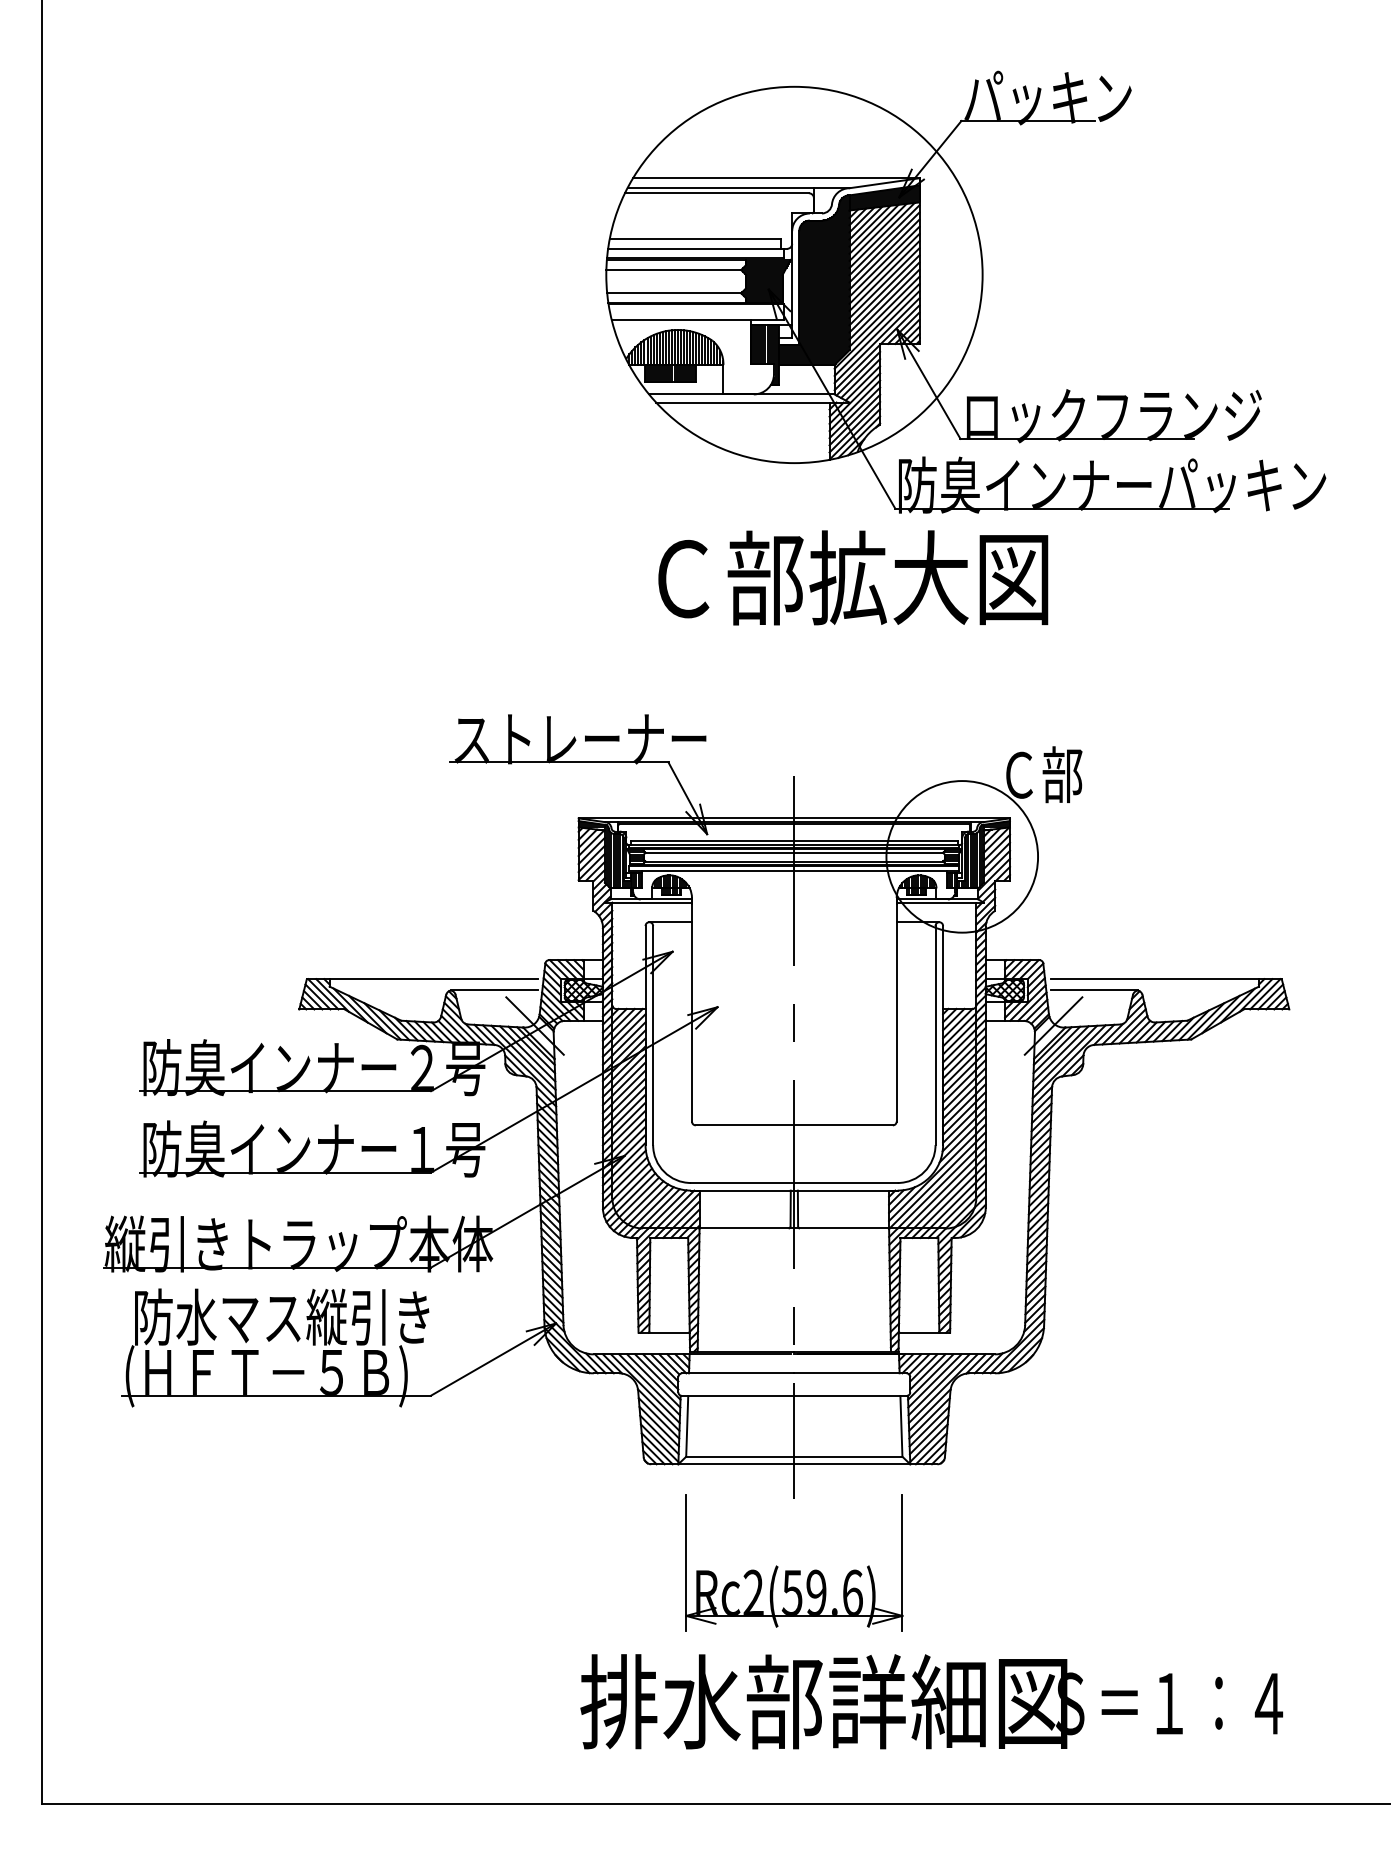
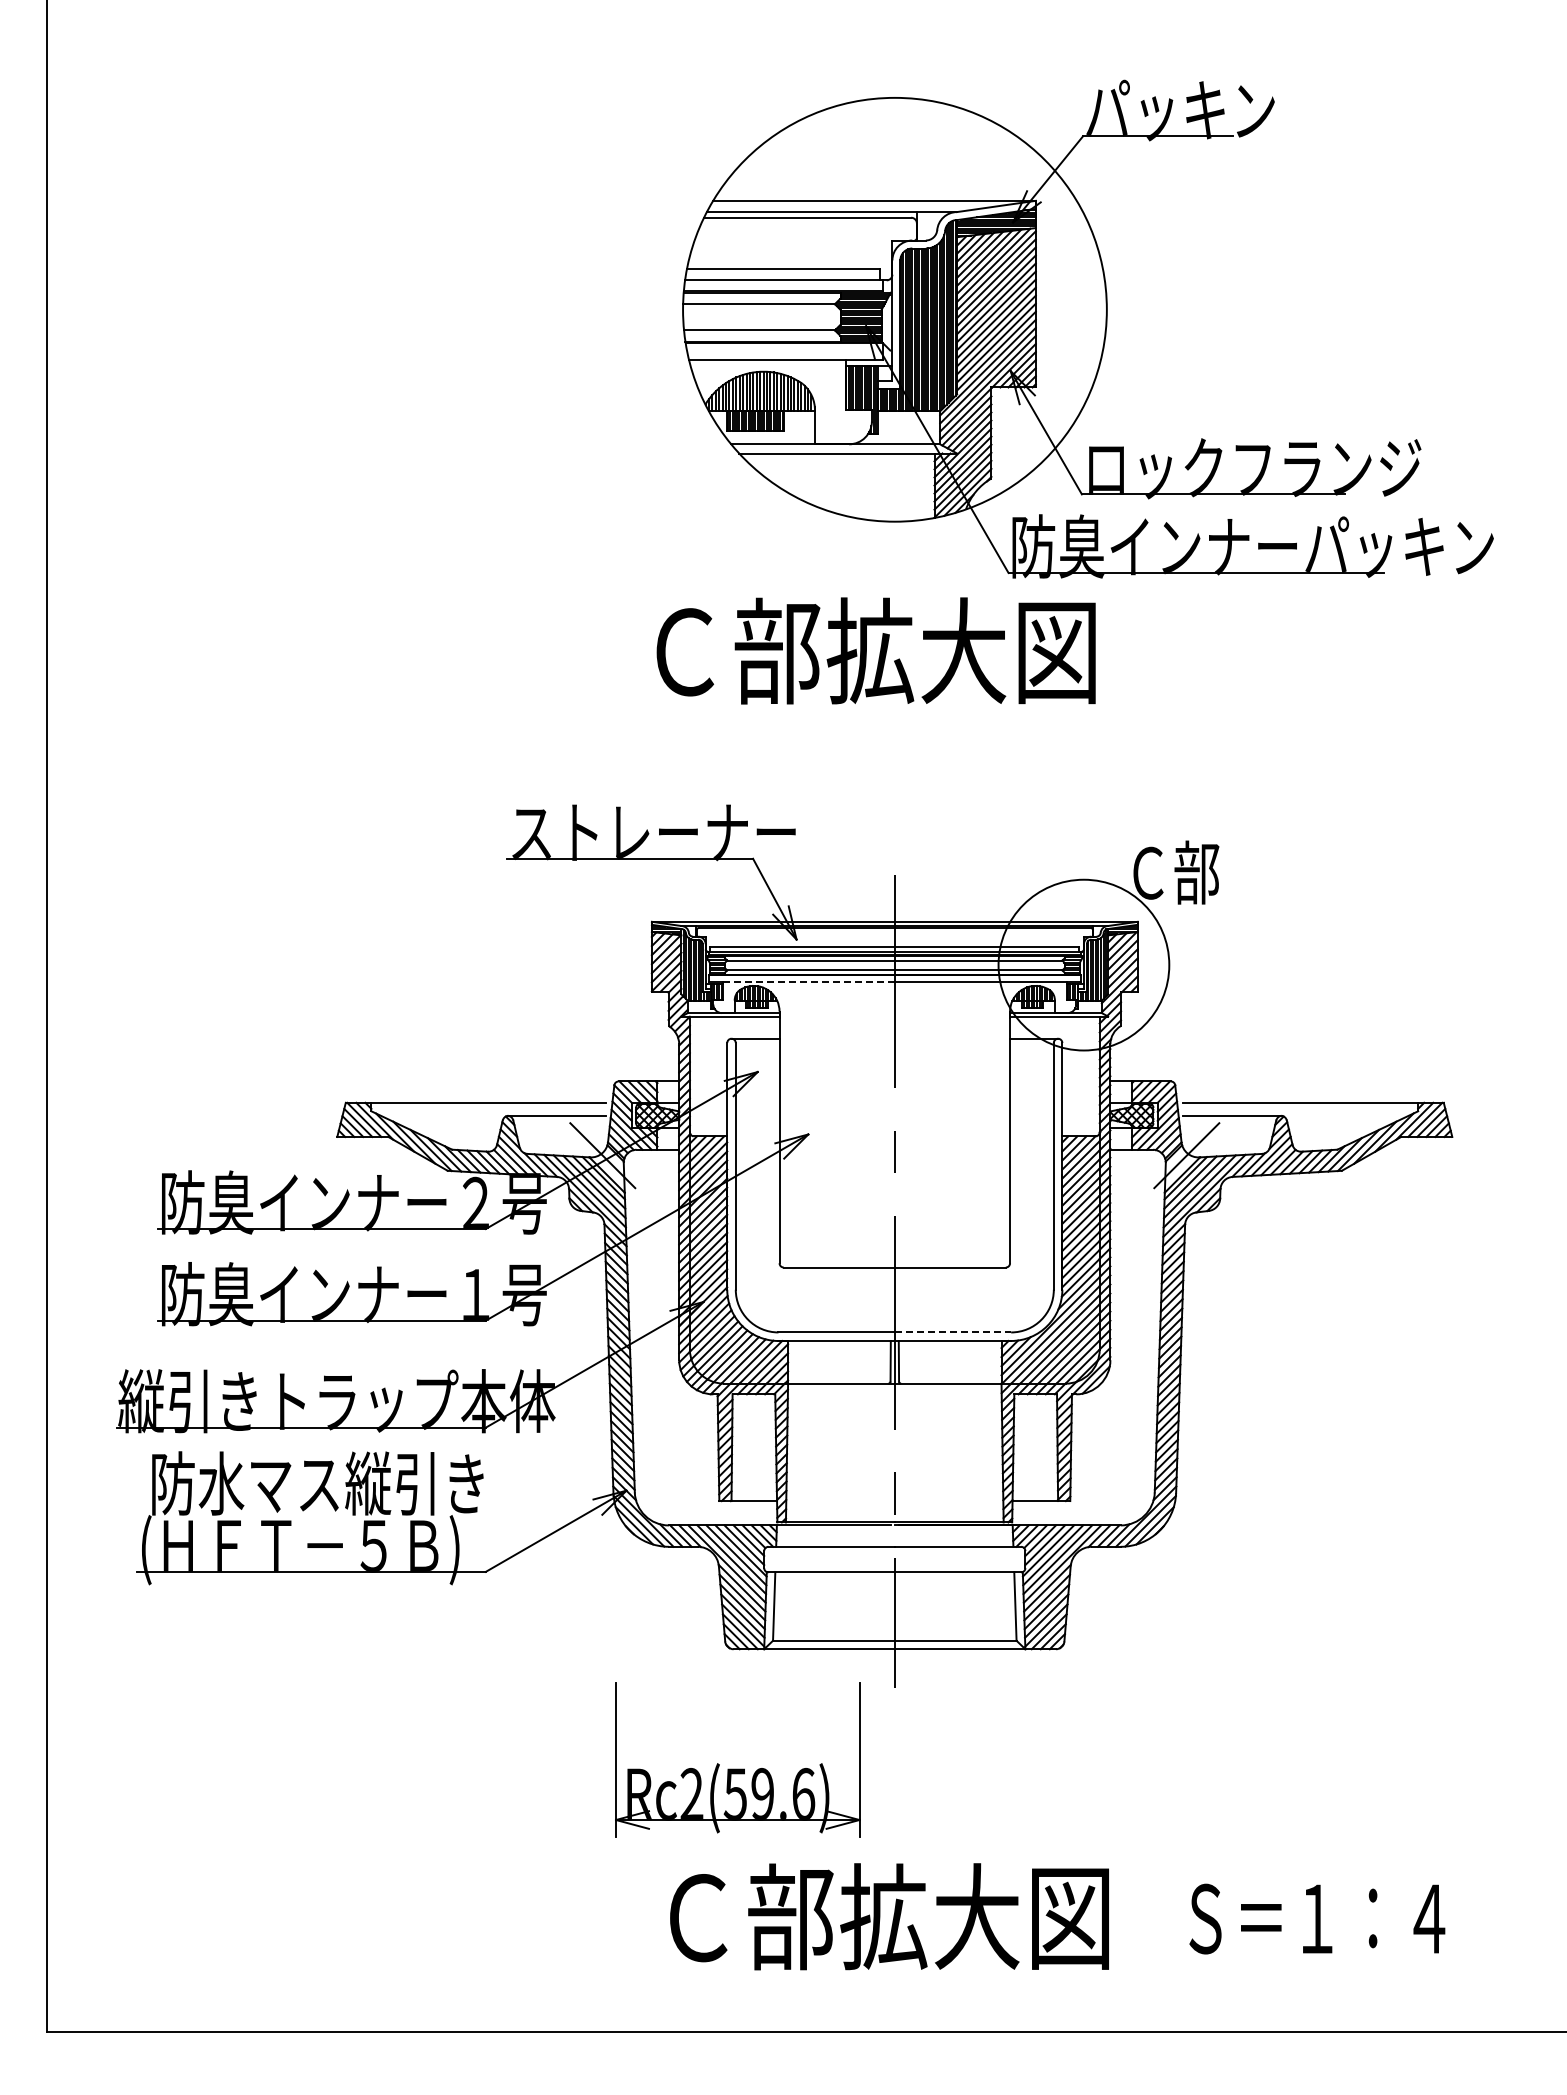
text: (852, 577) -> (875, 650), moved
line: (717, 871) -> (808, 981), solid -> dashed
line: (846, 1183) -> (953, 1332), solid -> dashed
part: (794, 1570) -> (737, 1768), moved
text: (823, 1701) -> (927, 1916), 排水部詳細図 -> Ｃ部拡大図

